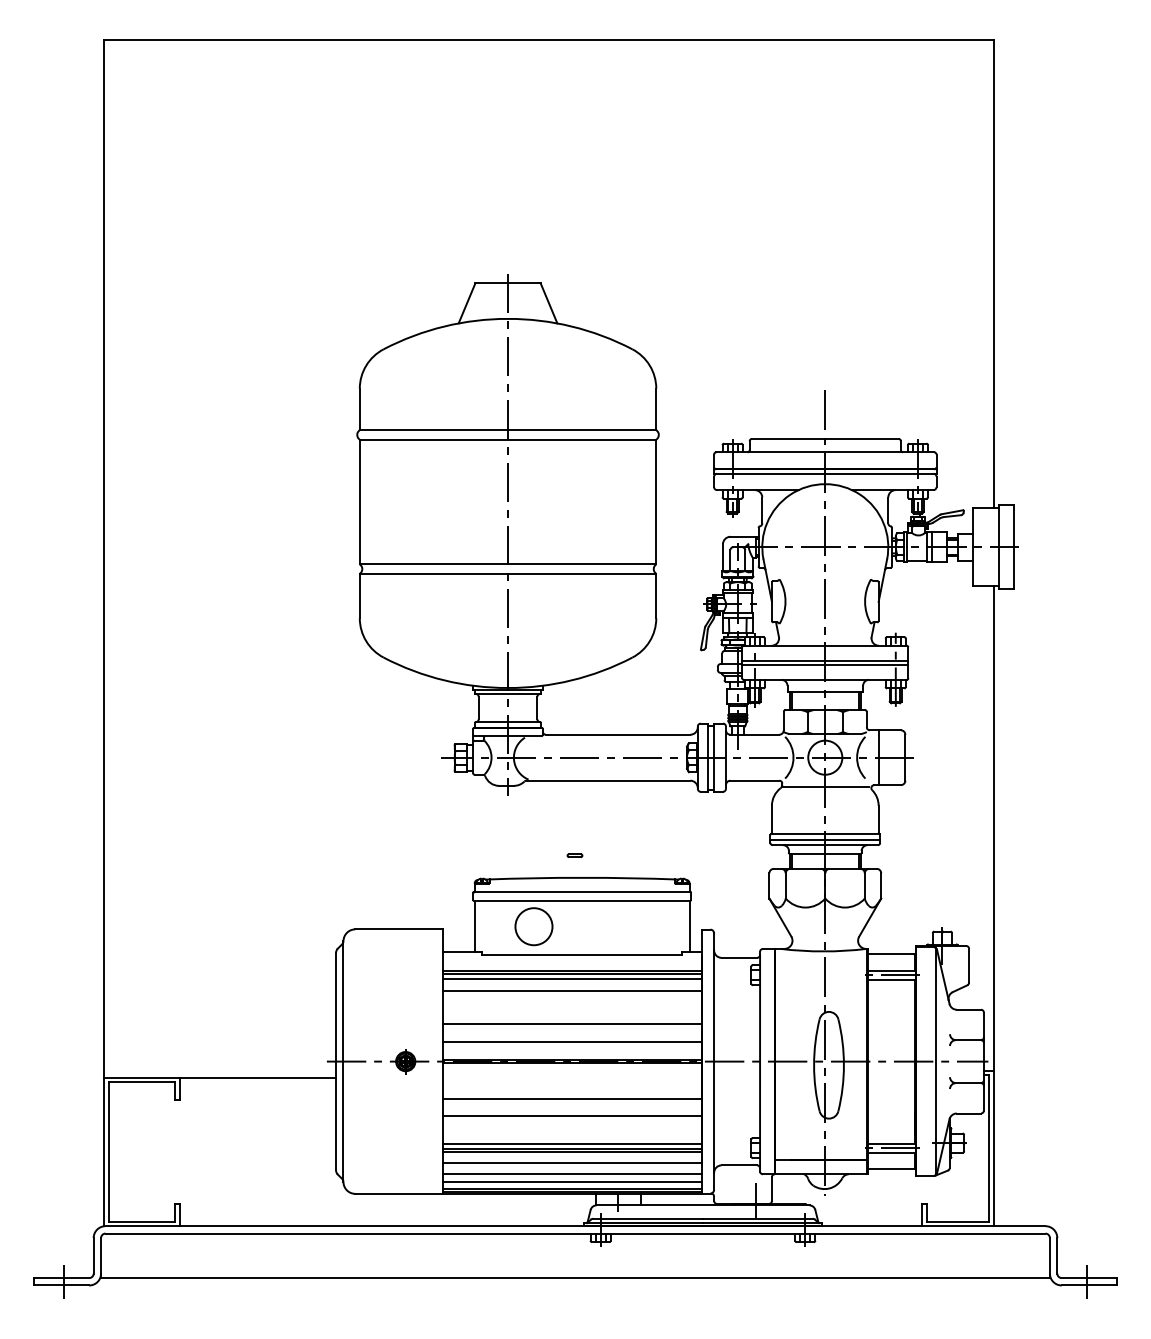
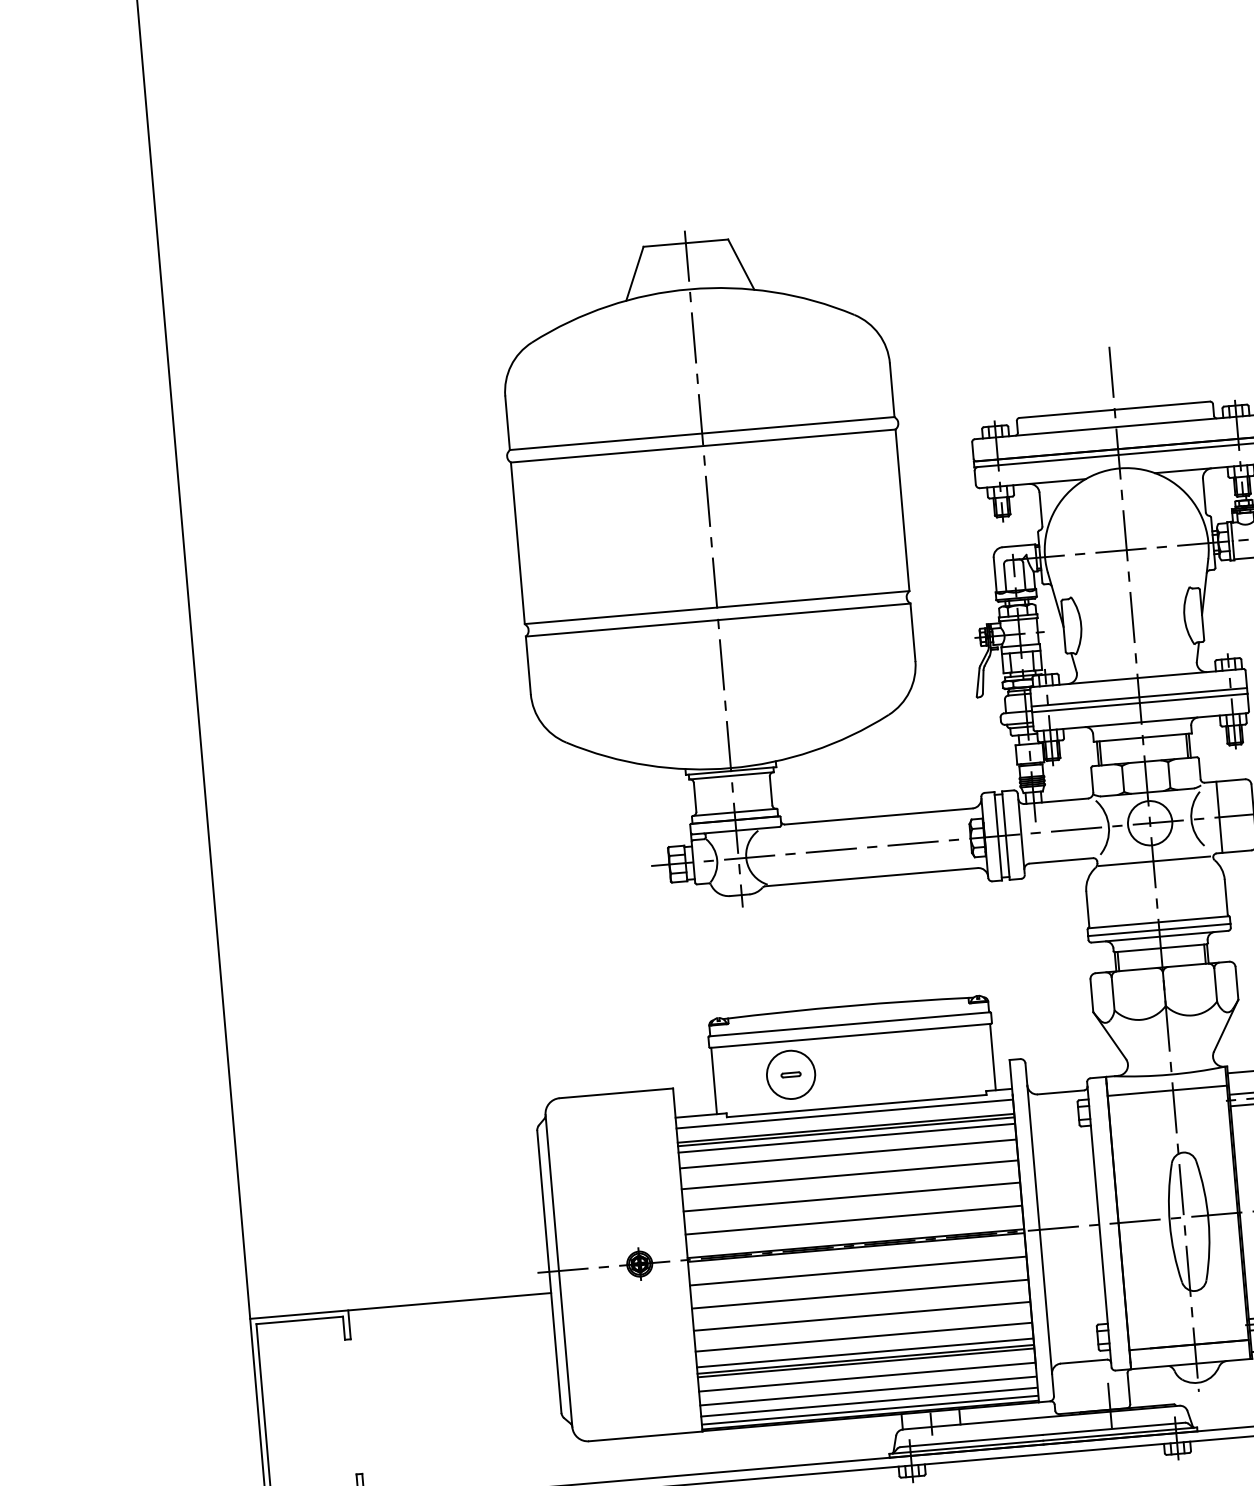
part: (574, 855) -> (790, 1074), moved
line: (571, 960) -> (843, 1114), added
line: (820, 963) -> (1166, 1090), added
line: (571, 1007) -> (848, 1175), added
line: (571, 1081) -> (856, 1271), added
line: (571, 1132) -> (862, 1337), added

